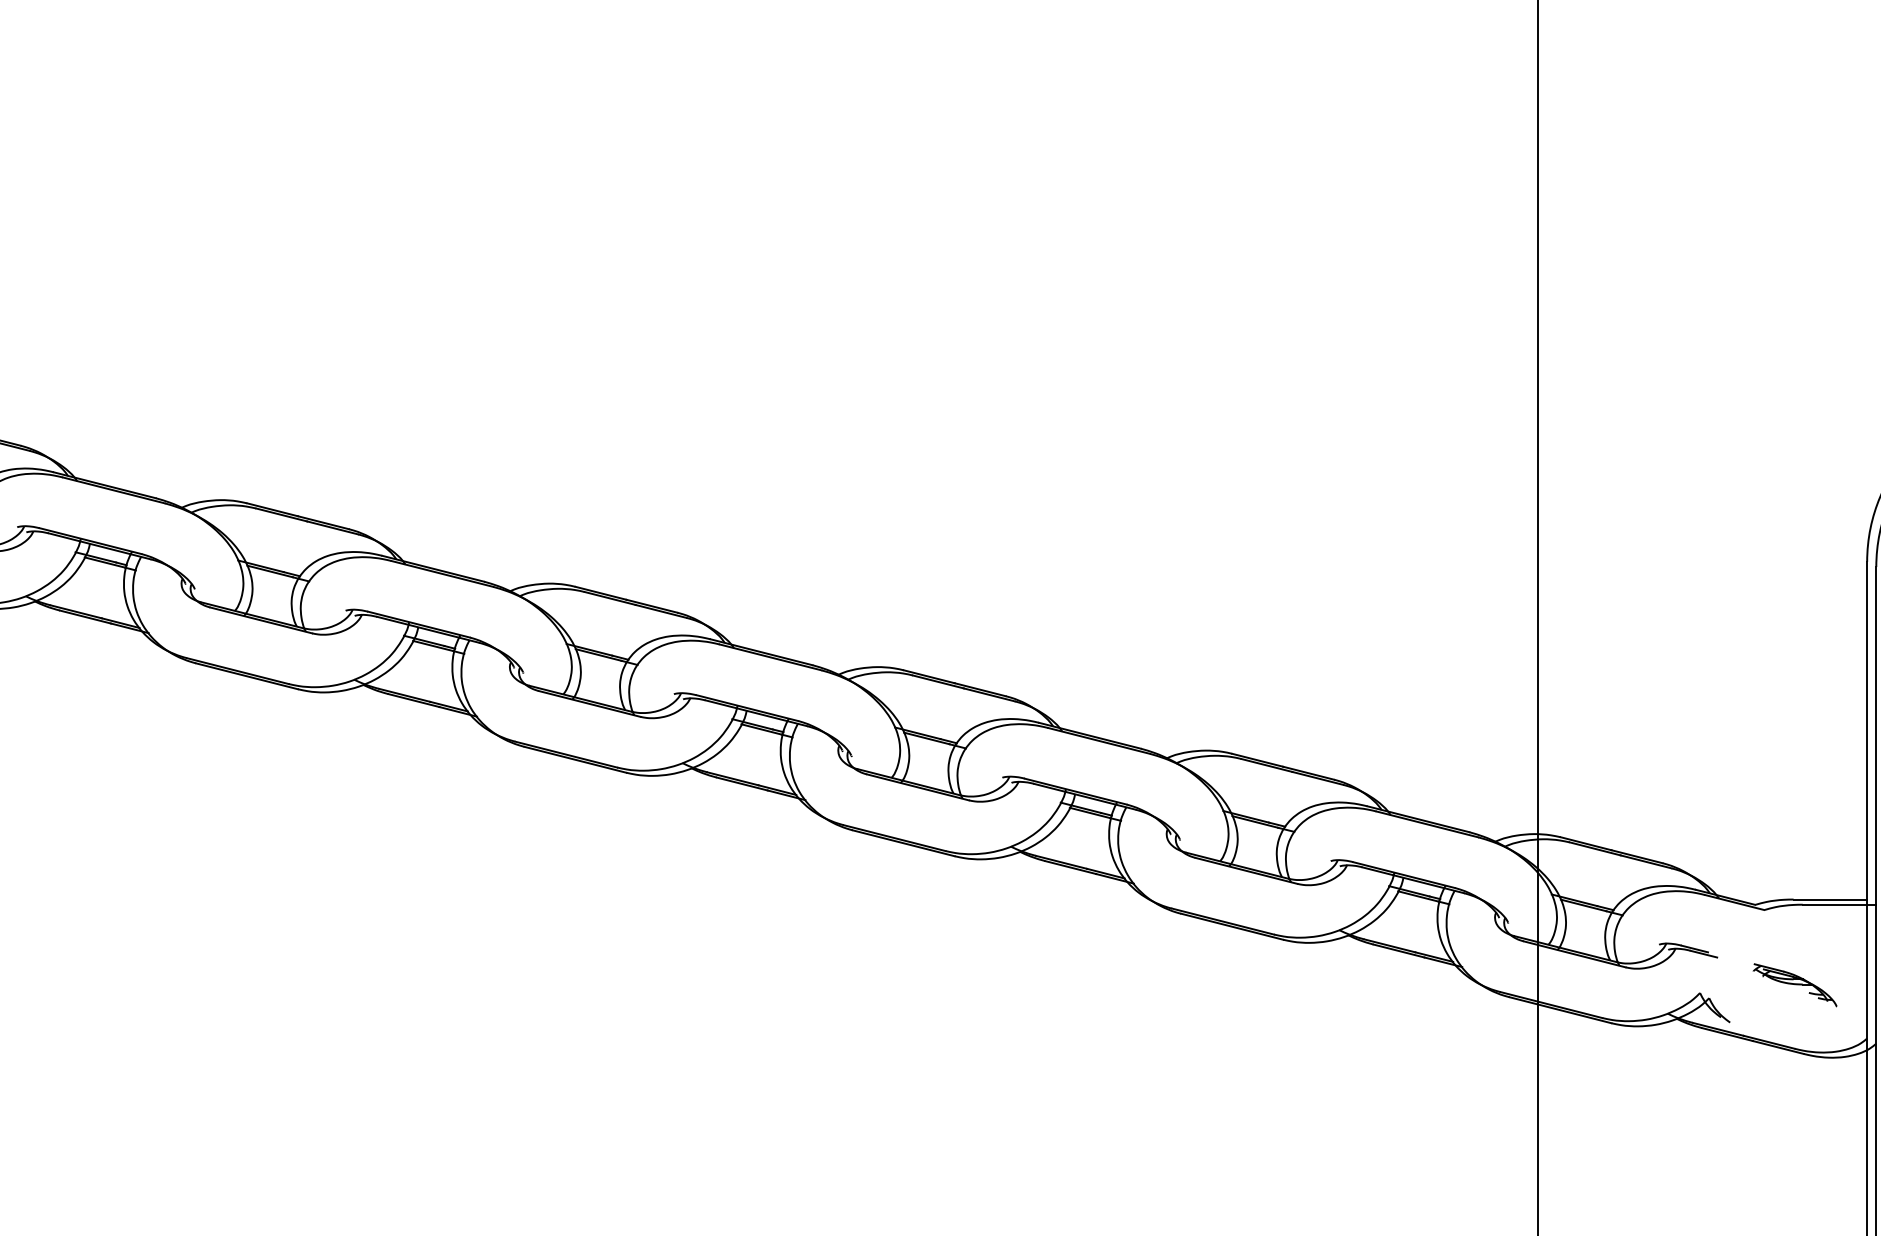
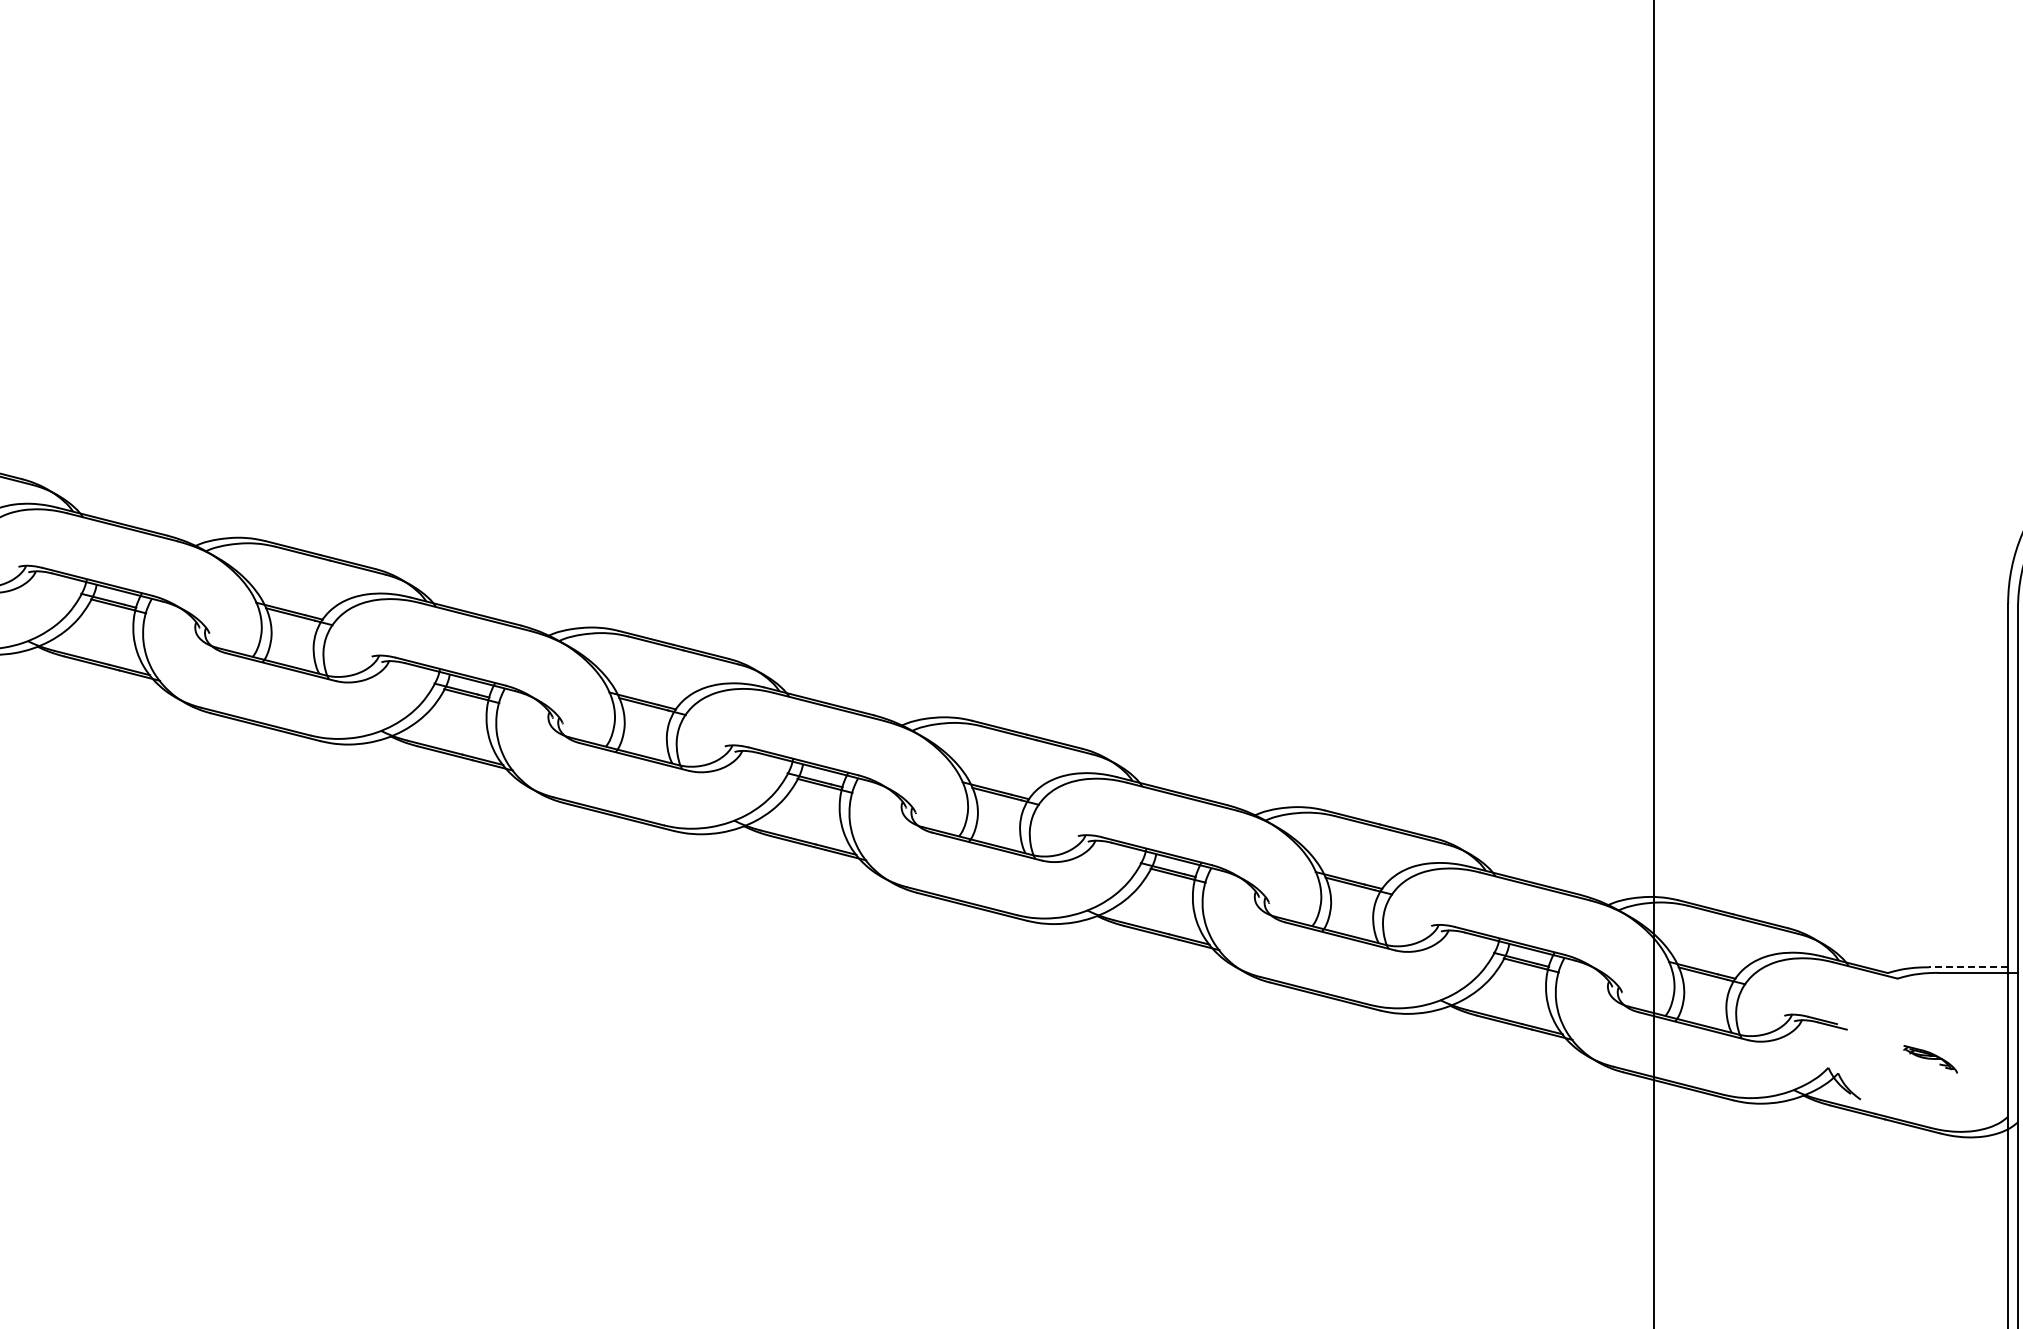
line: (1830, 899) -> (1968, 967), solid -> dashed
part: (1794, 985) -> (1930, 1059), size x0.6

